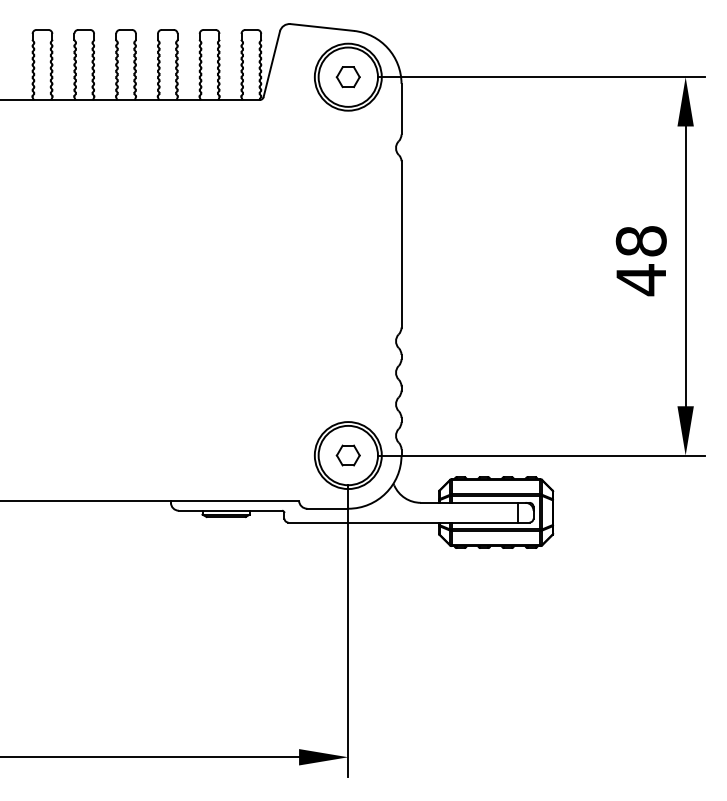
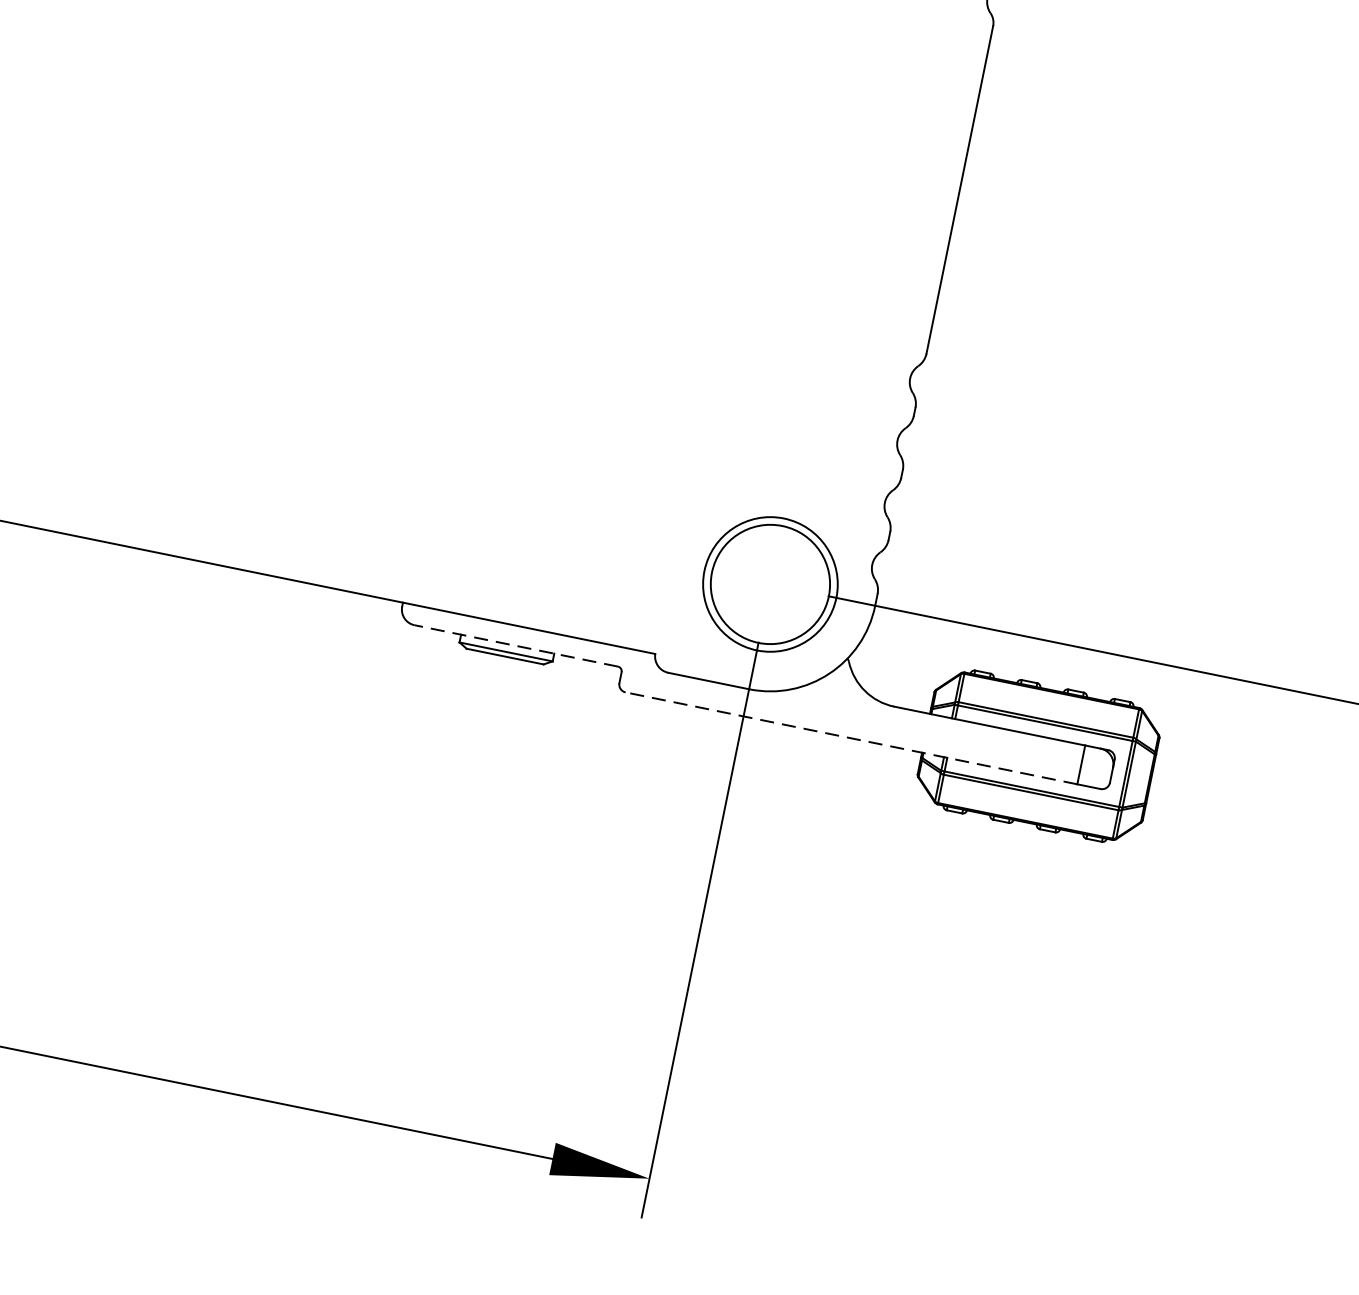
part: (347, 455) -> (768, 584), removed
line: (230, 510) -> (516, 645), solid -> dashed
line: (403, 522) -> (852, 738), solid -> dashed

